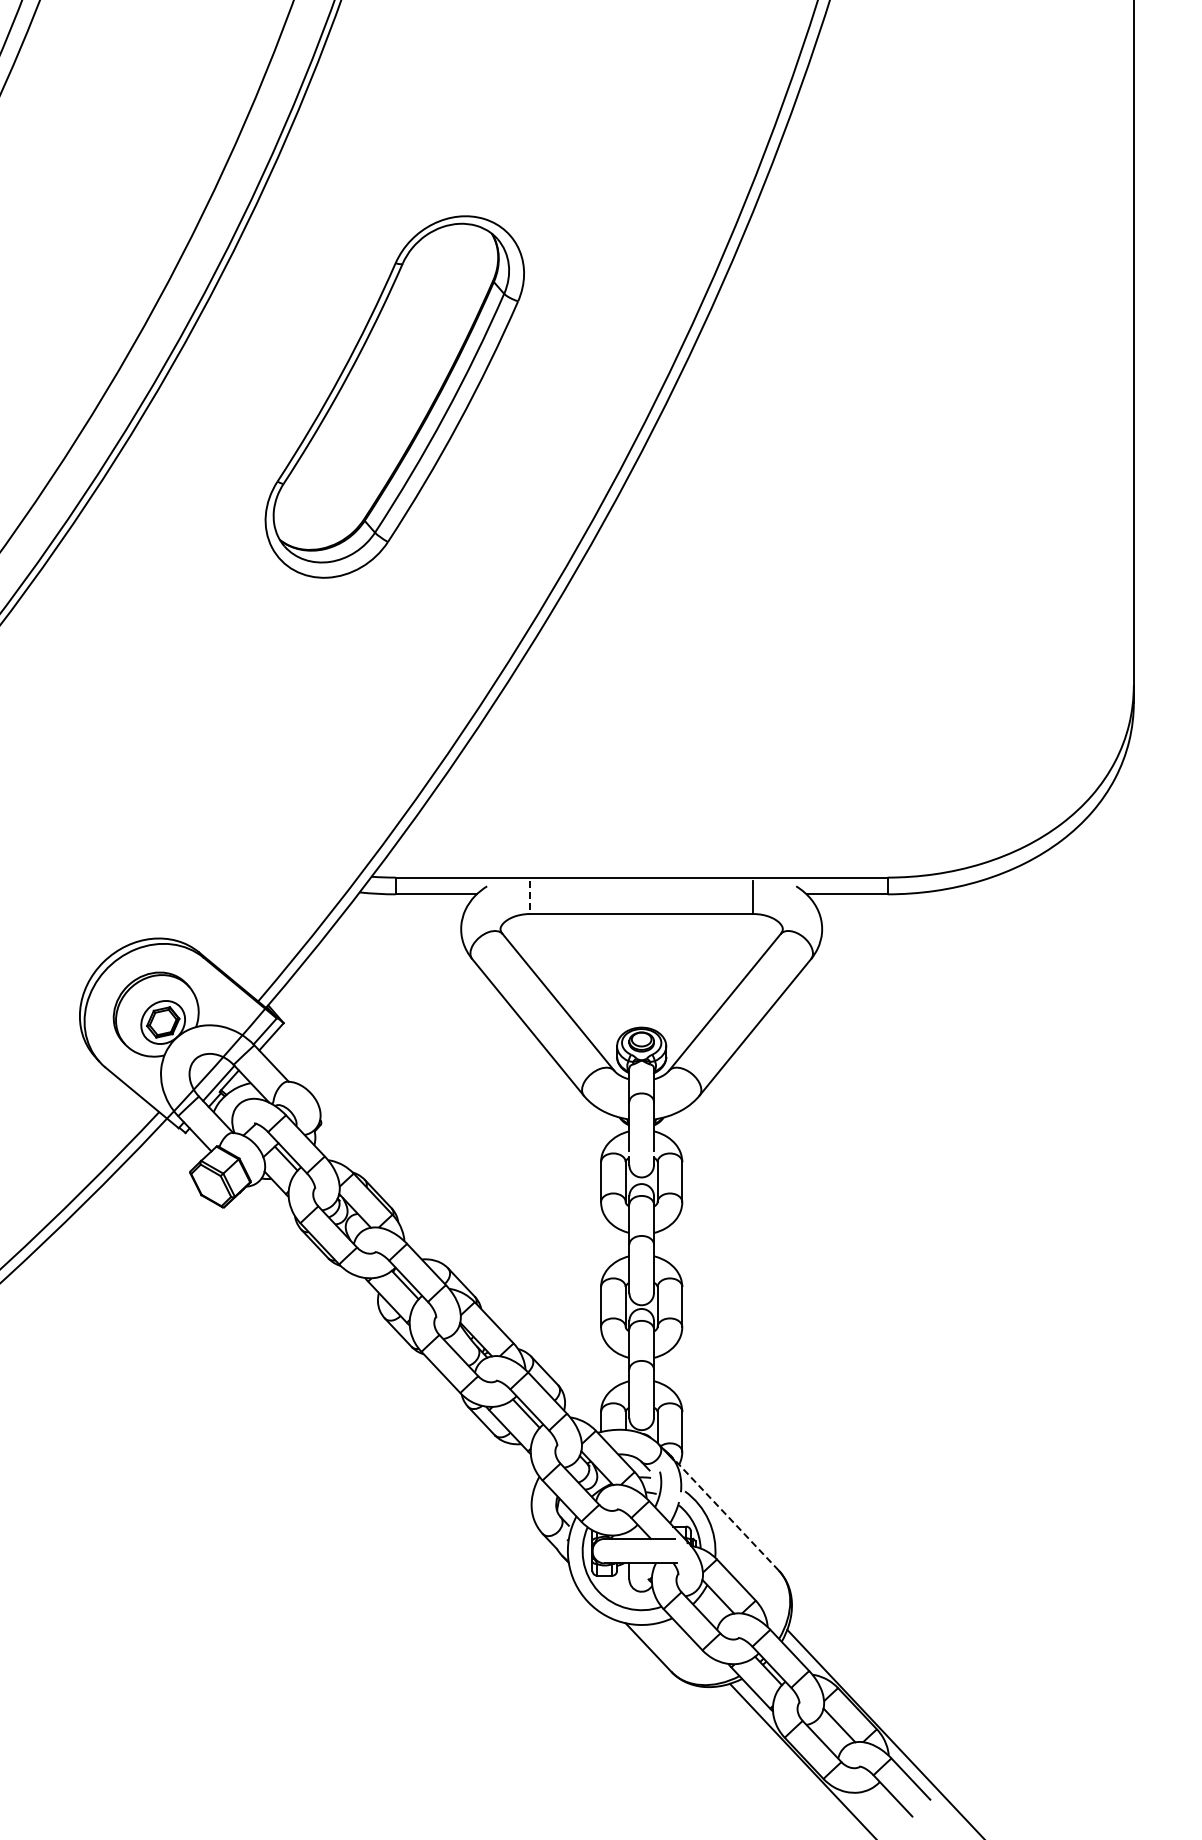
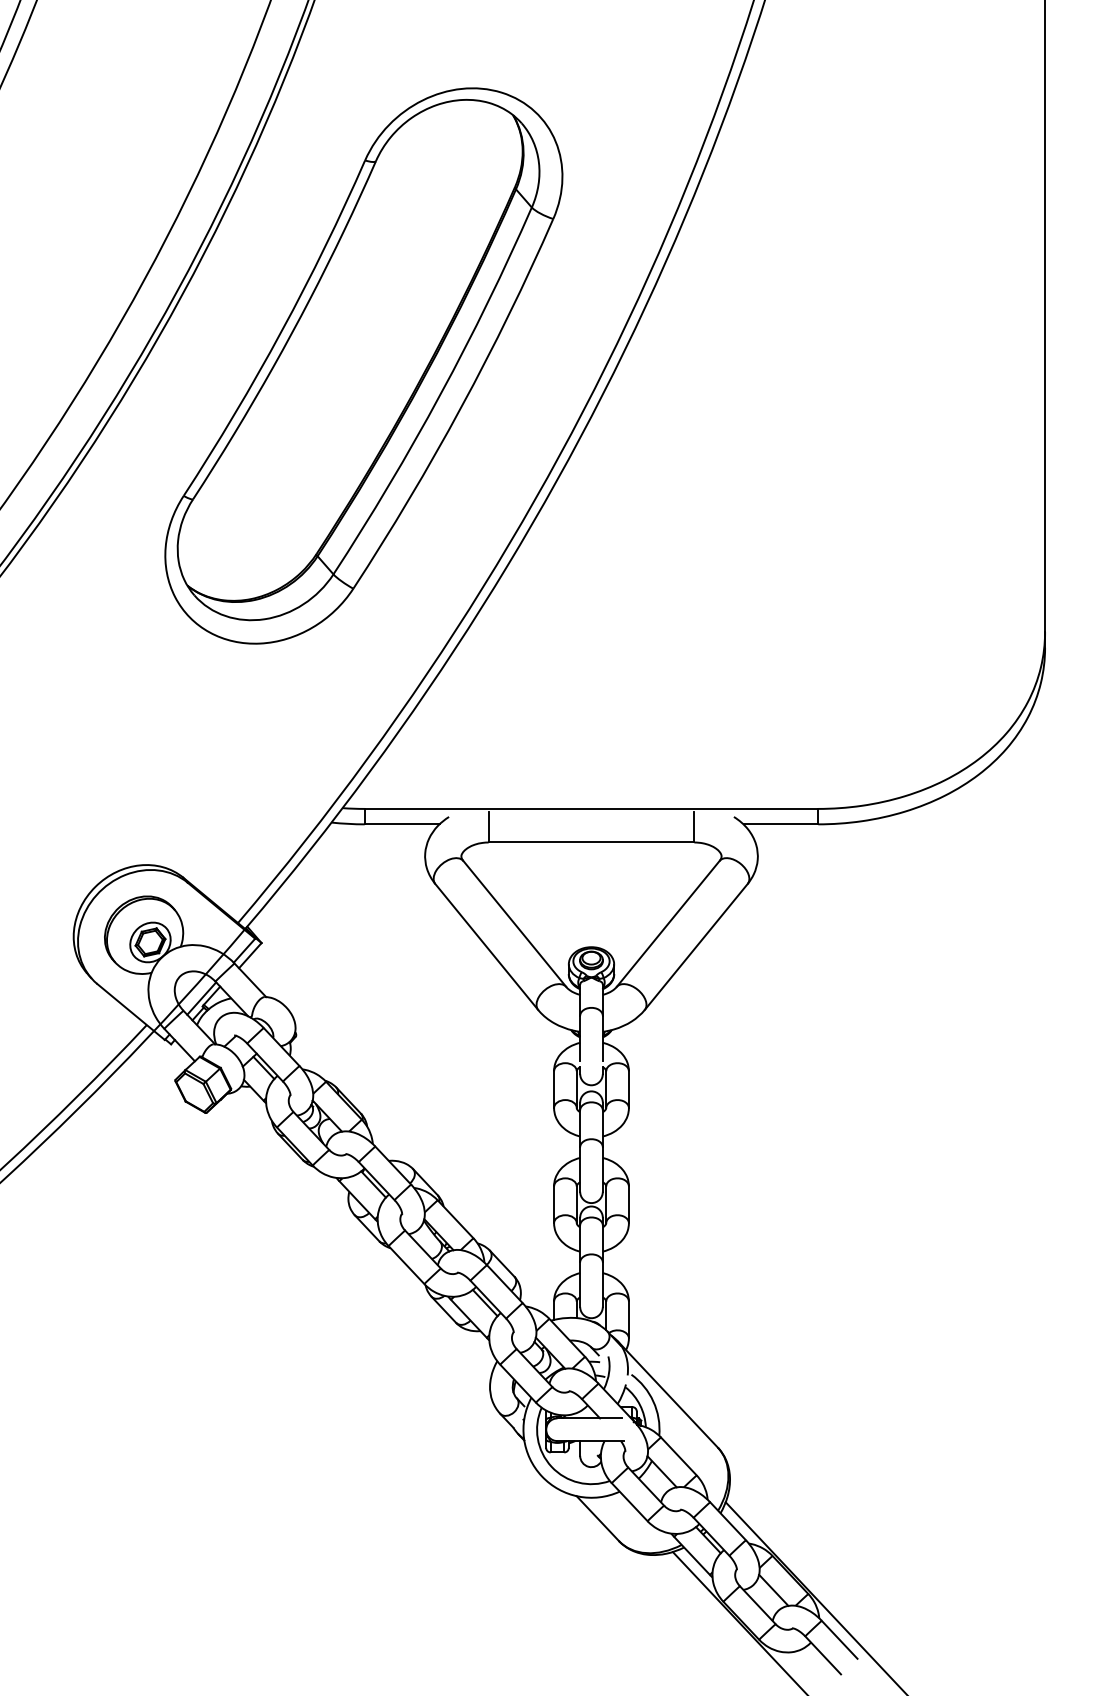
part: (394, 396) -> (363, 365), size x1.67
line: (530, 897) -> (489, 827), dashed -> solid
line: (724, 1512) -> (667, 1394), dashed -> solid

